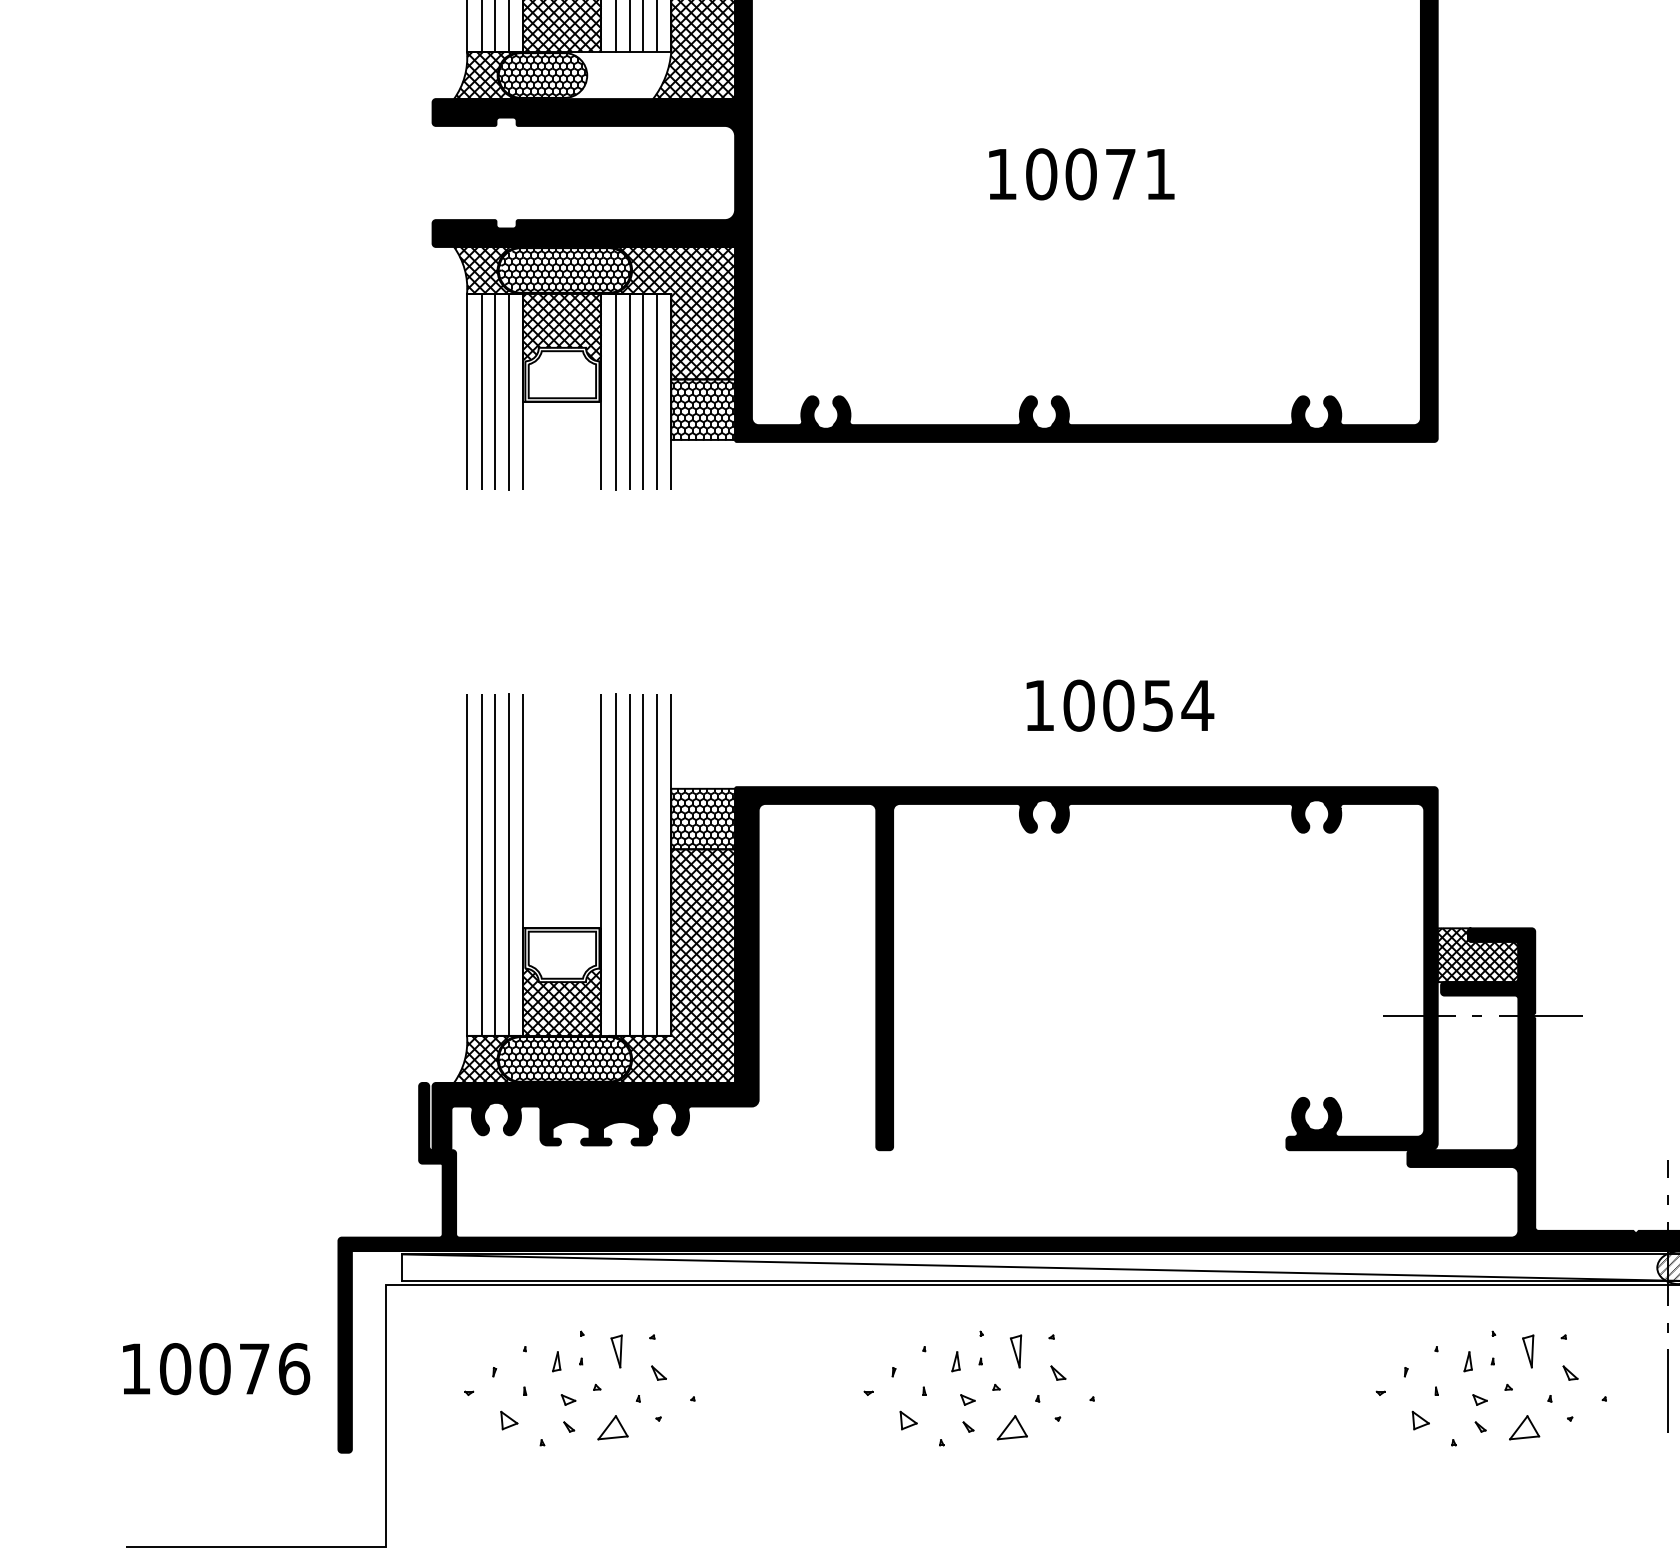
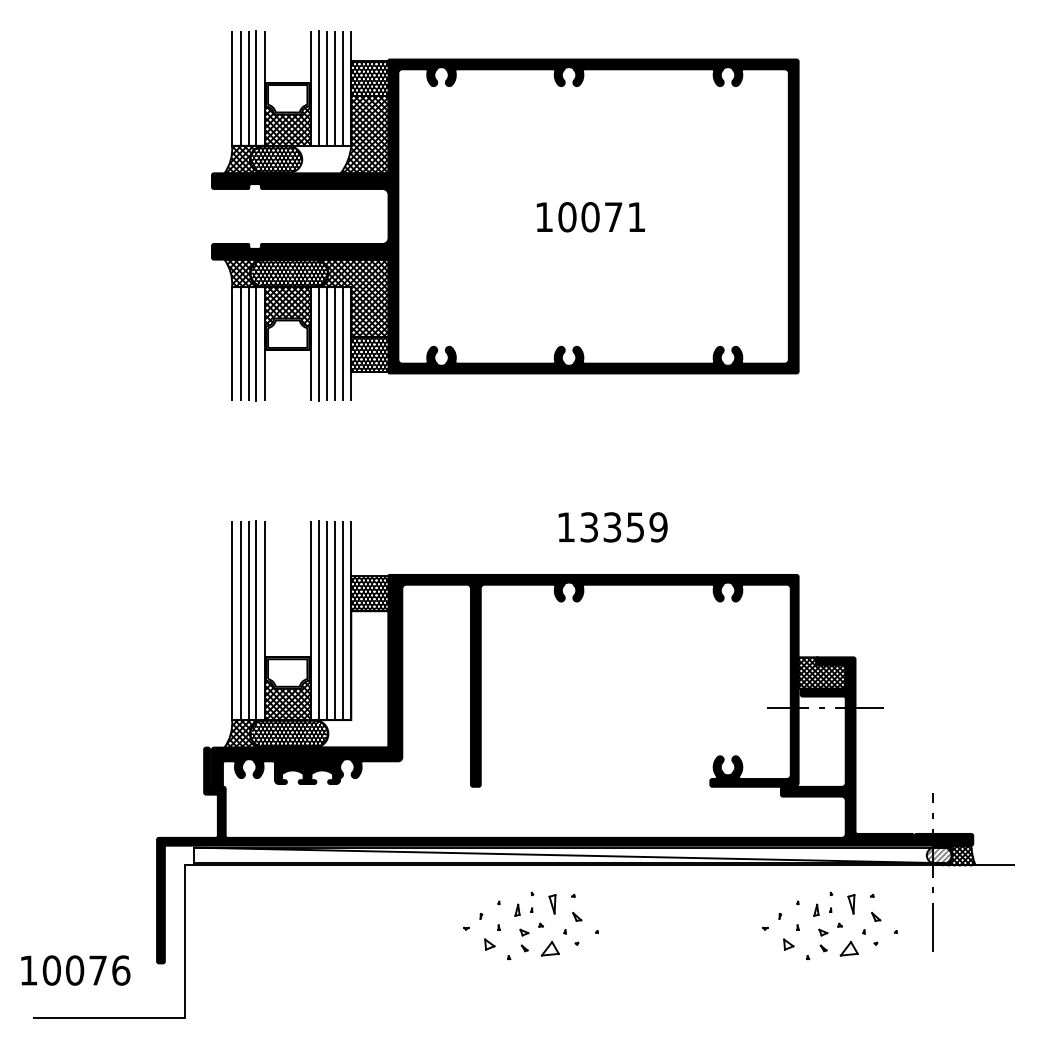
text: (1139, 705) -> (624, 527), 10054 -> 13359
hatch: (671, 966) -> (351, 679), removed
text: (215, 1368) -> (75, 970), moved
part: (573, 1398) -> (294, 931), removed

